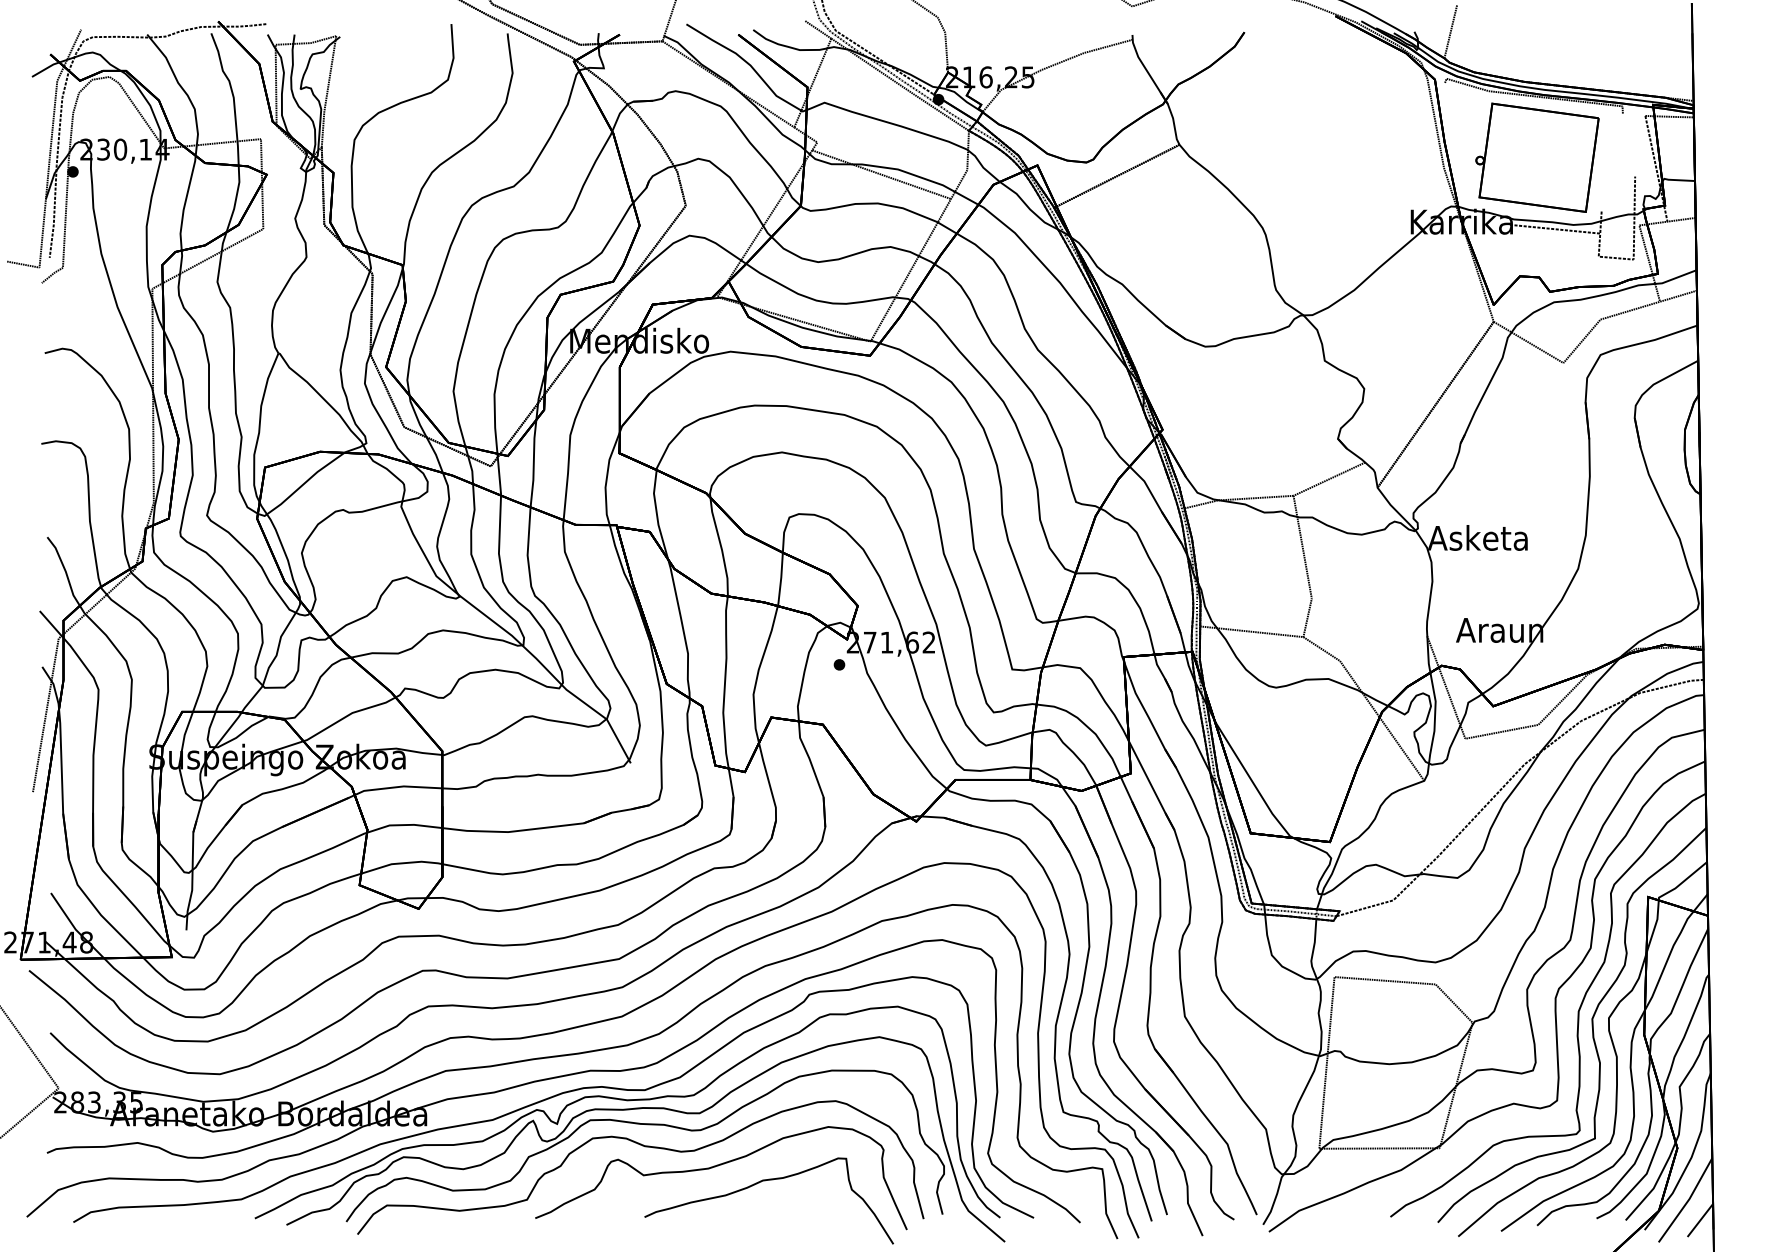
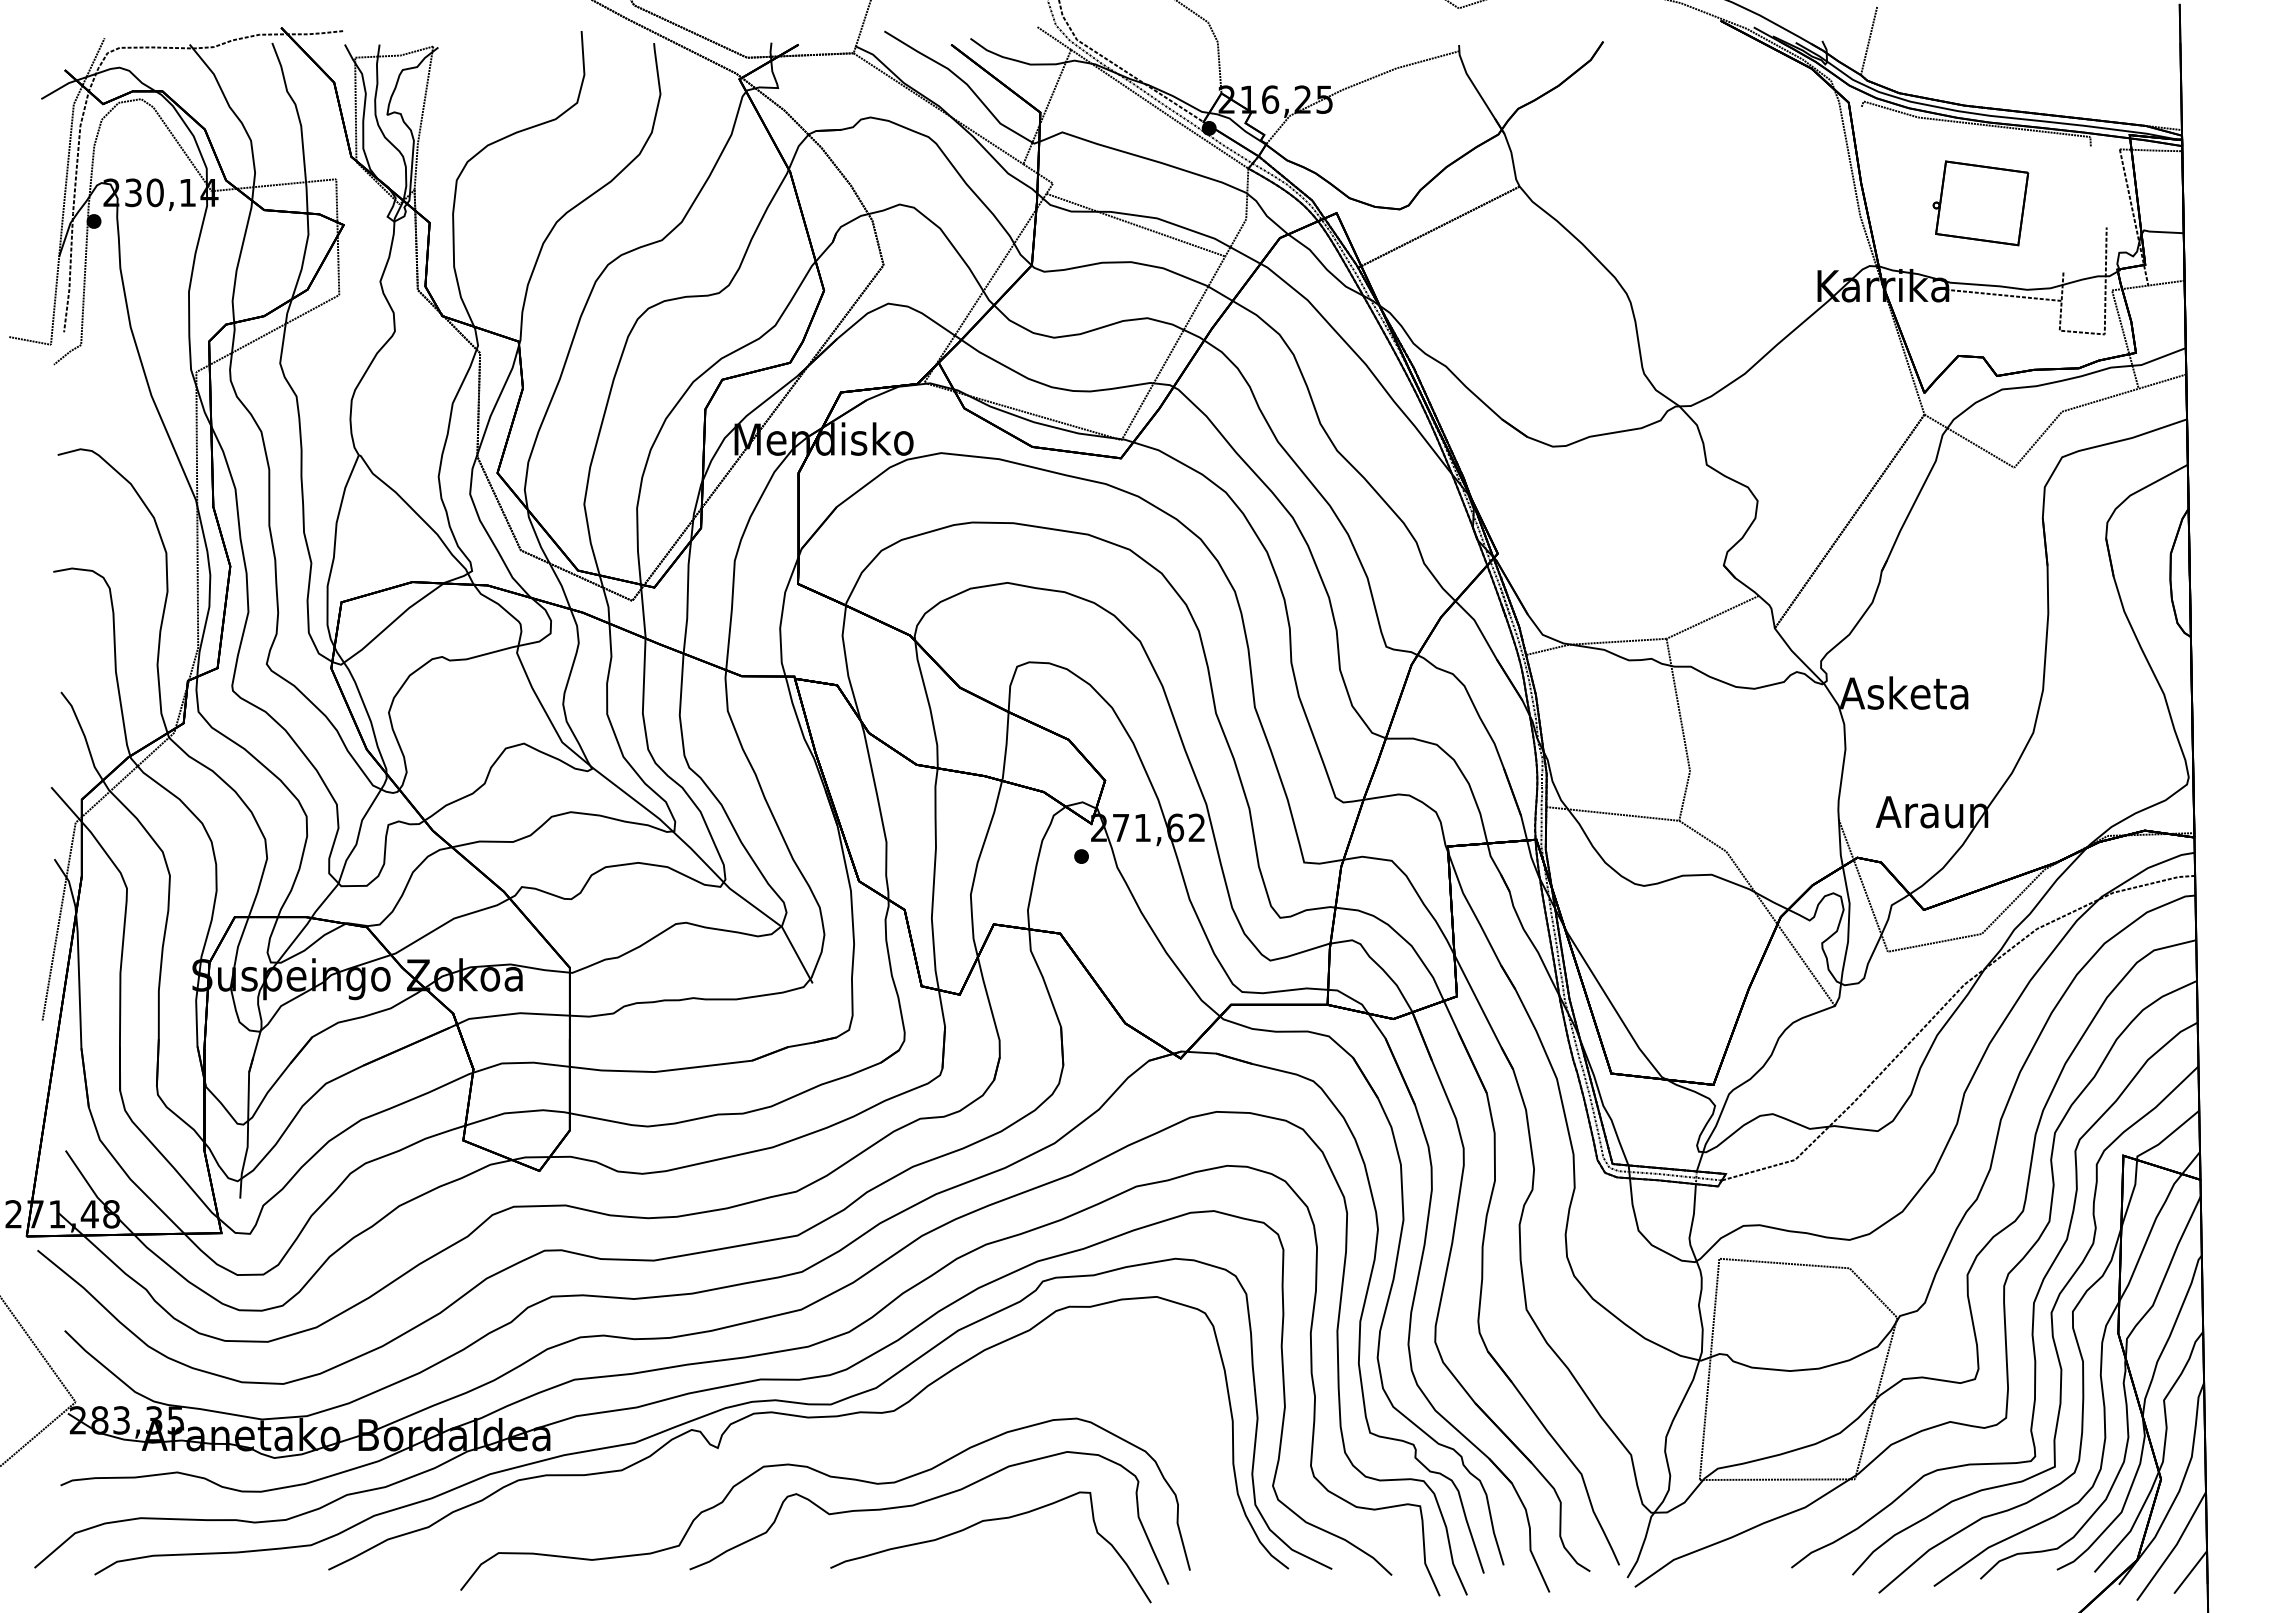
part: (1537, 157) -> (1980, 203), size x0.6
part: (646, 1125) -> (832, 1449), removed

